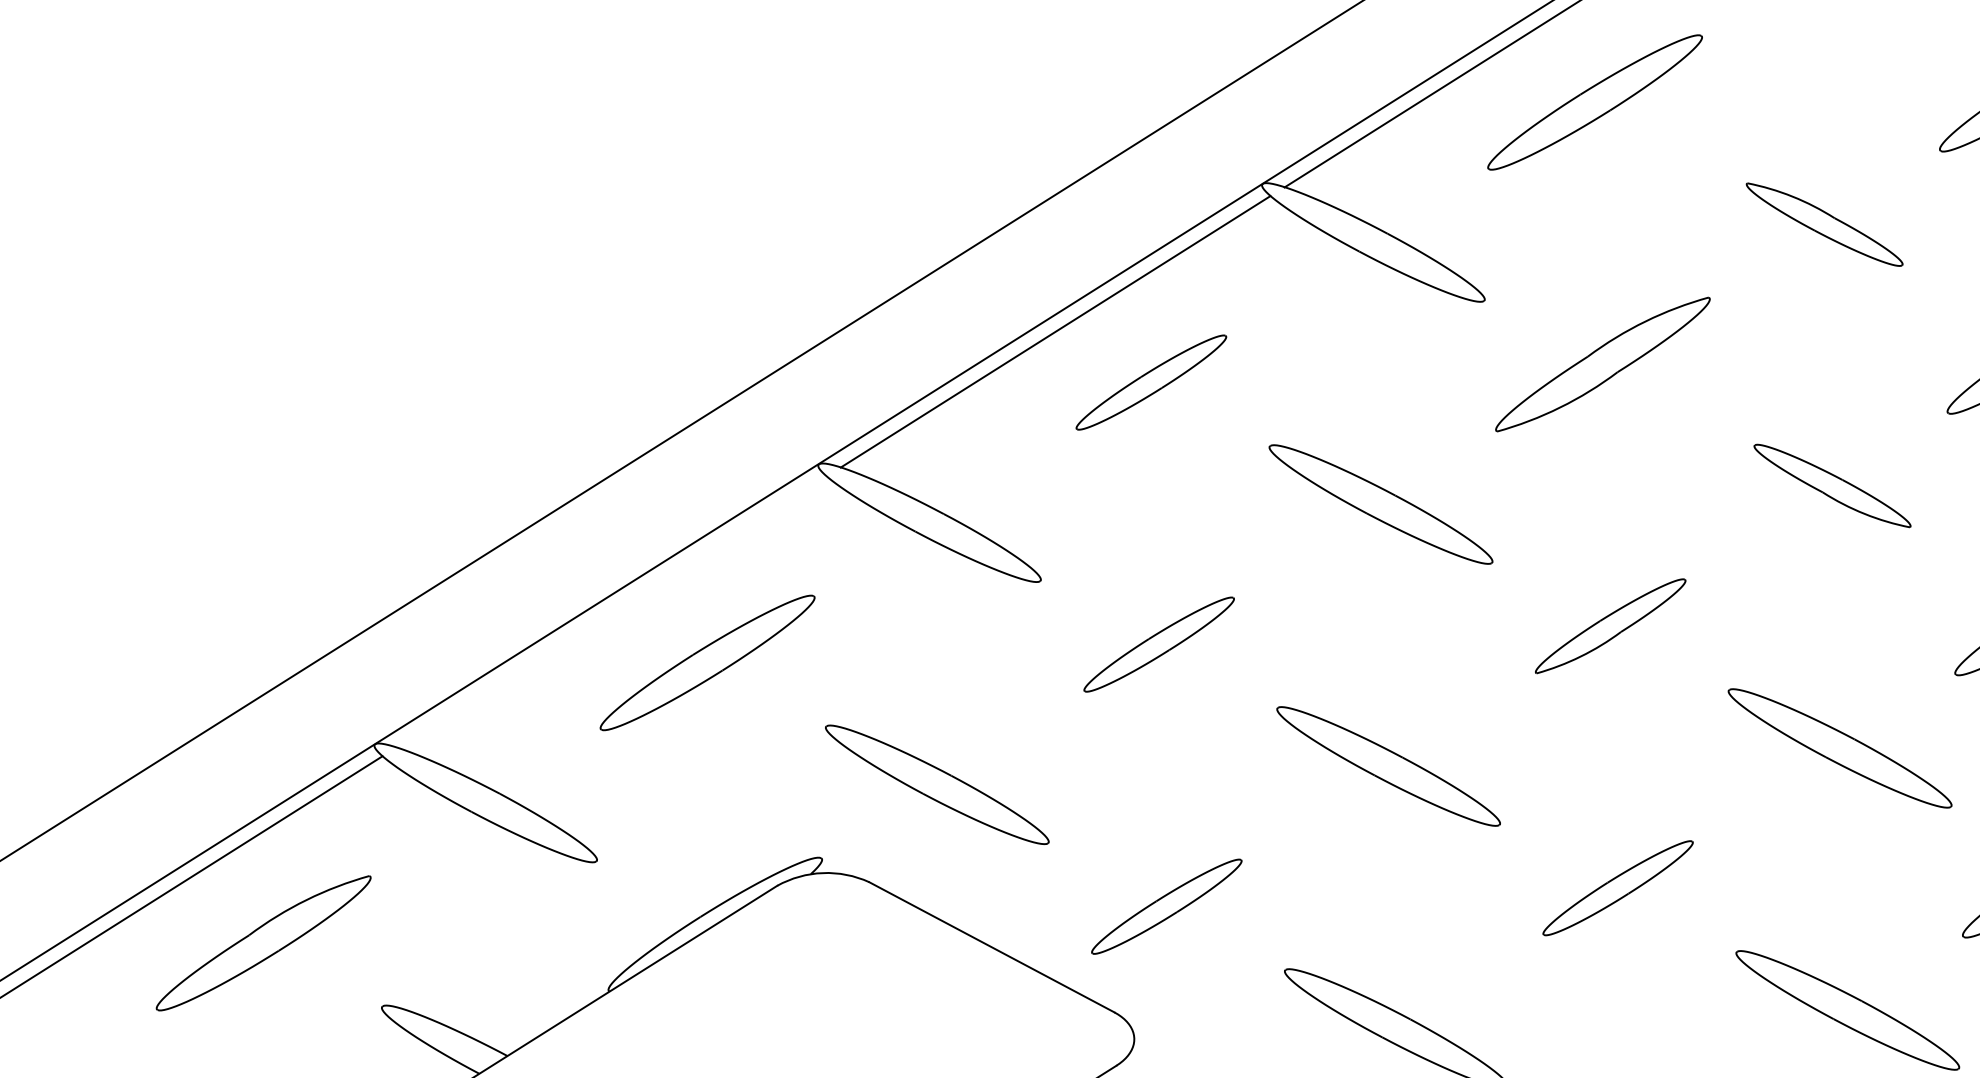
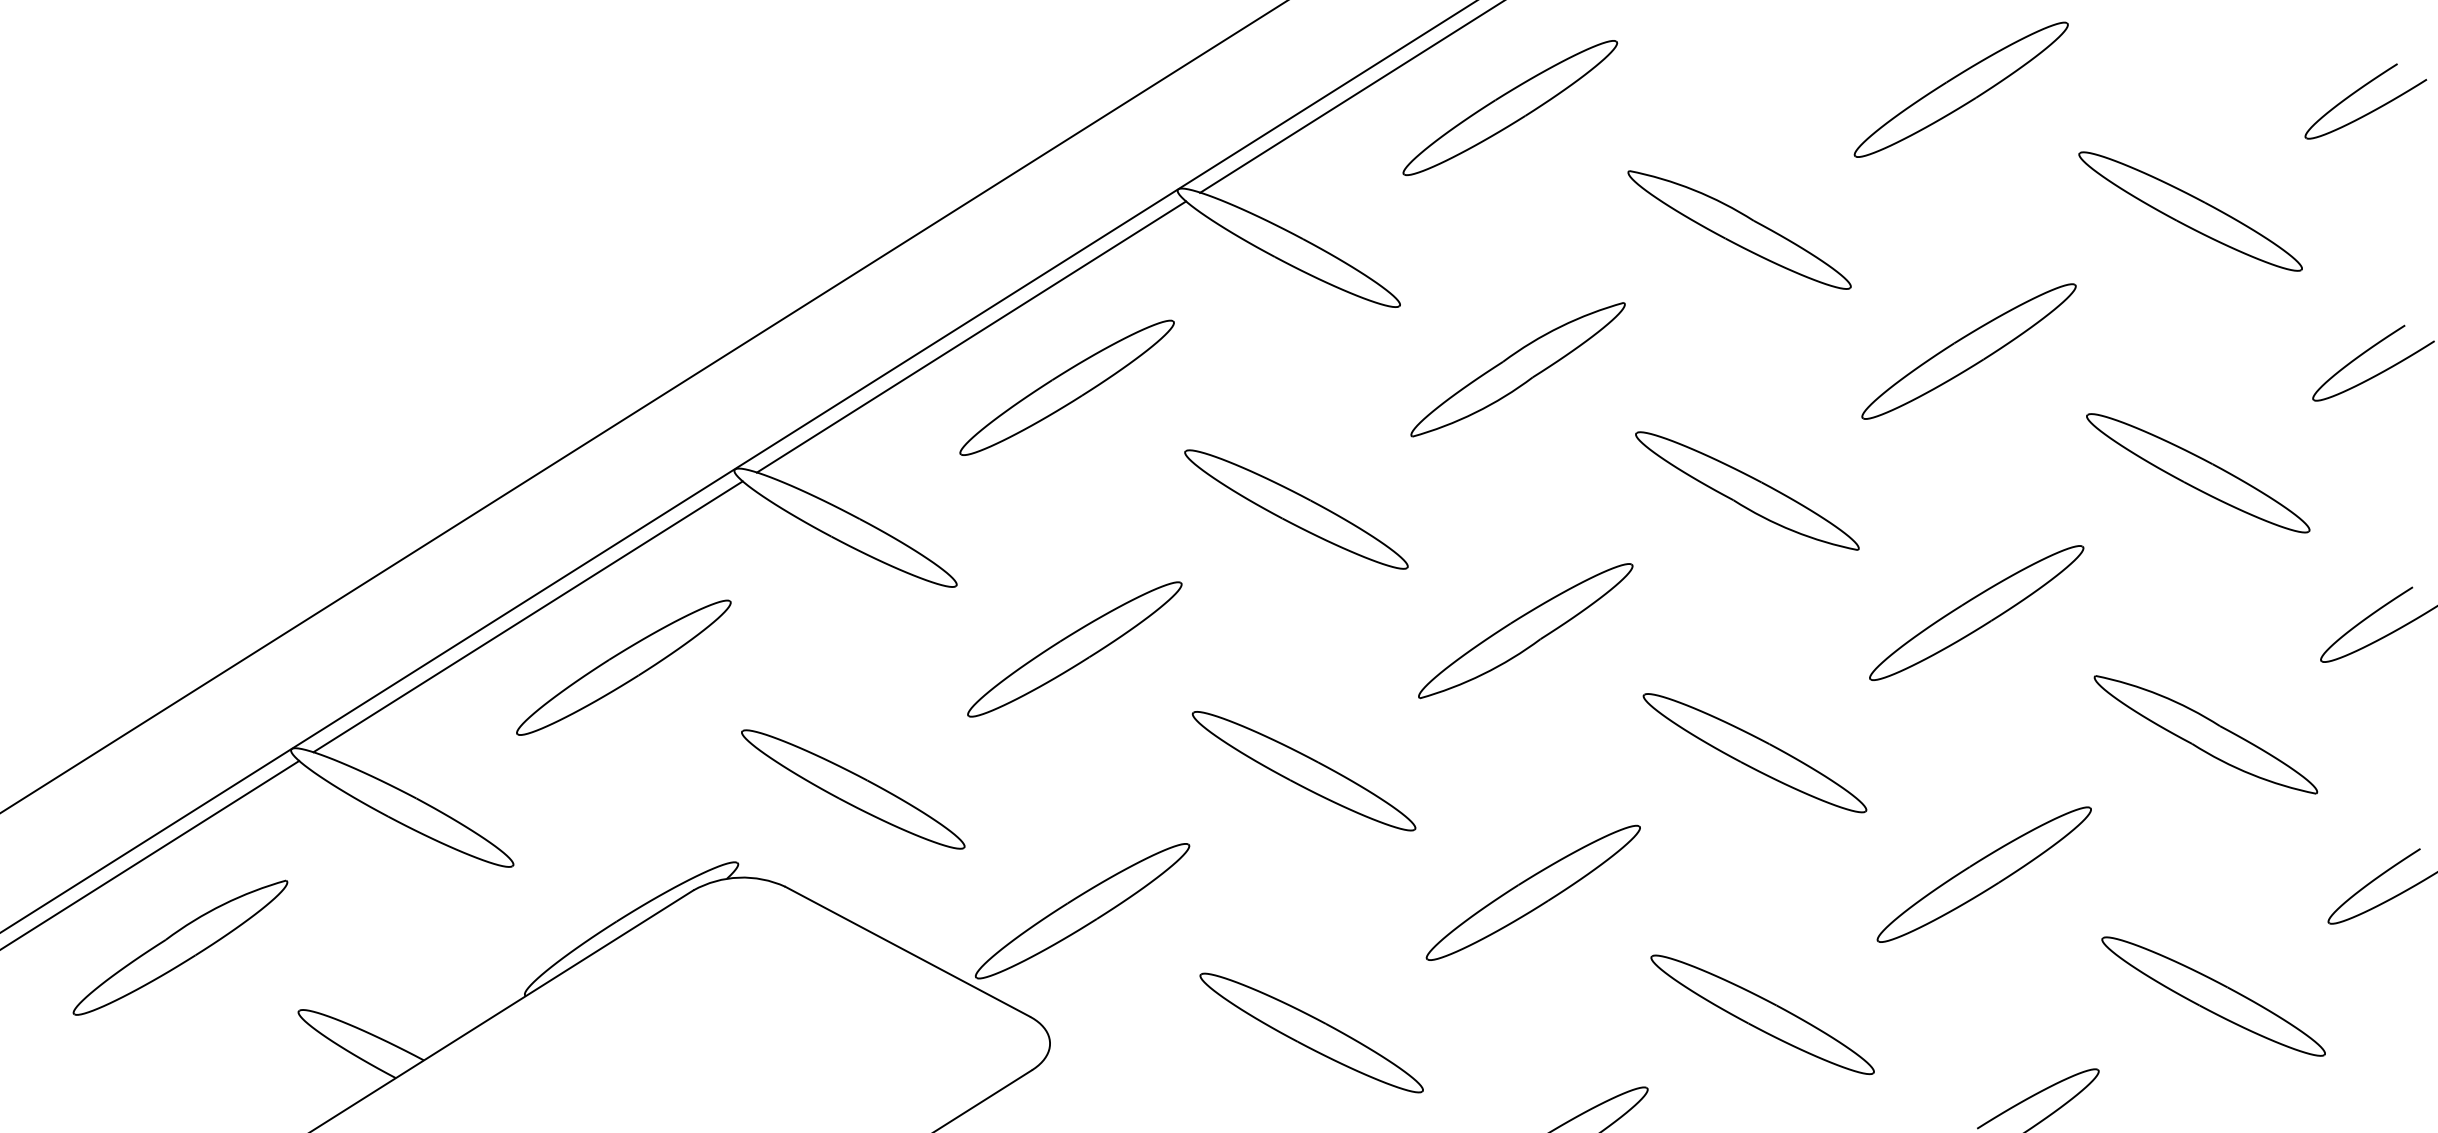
part: (1824, 224) -> (1739, 229), size x1.43
part: (1150, 382) -> (1066, 387), size x1.43
part: (1832, 485) -> (1747, 490), size x1.43
line: (611, 611) -> (527, 616), added
part: (1610, 626) -> (1525, 631), size x1.43
part: (1158, 644) -> (1074, 649), size x1.43
part: (1617, 887) -> (1532, 892), size x1.43
part: (1166, 906) -> (1082, 911), size x1.43

